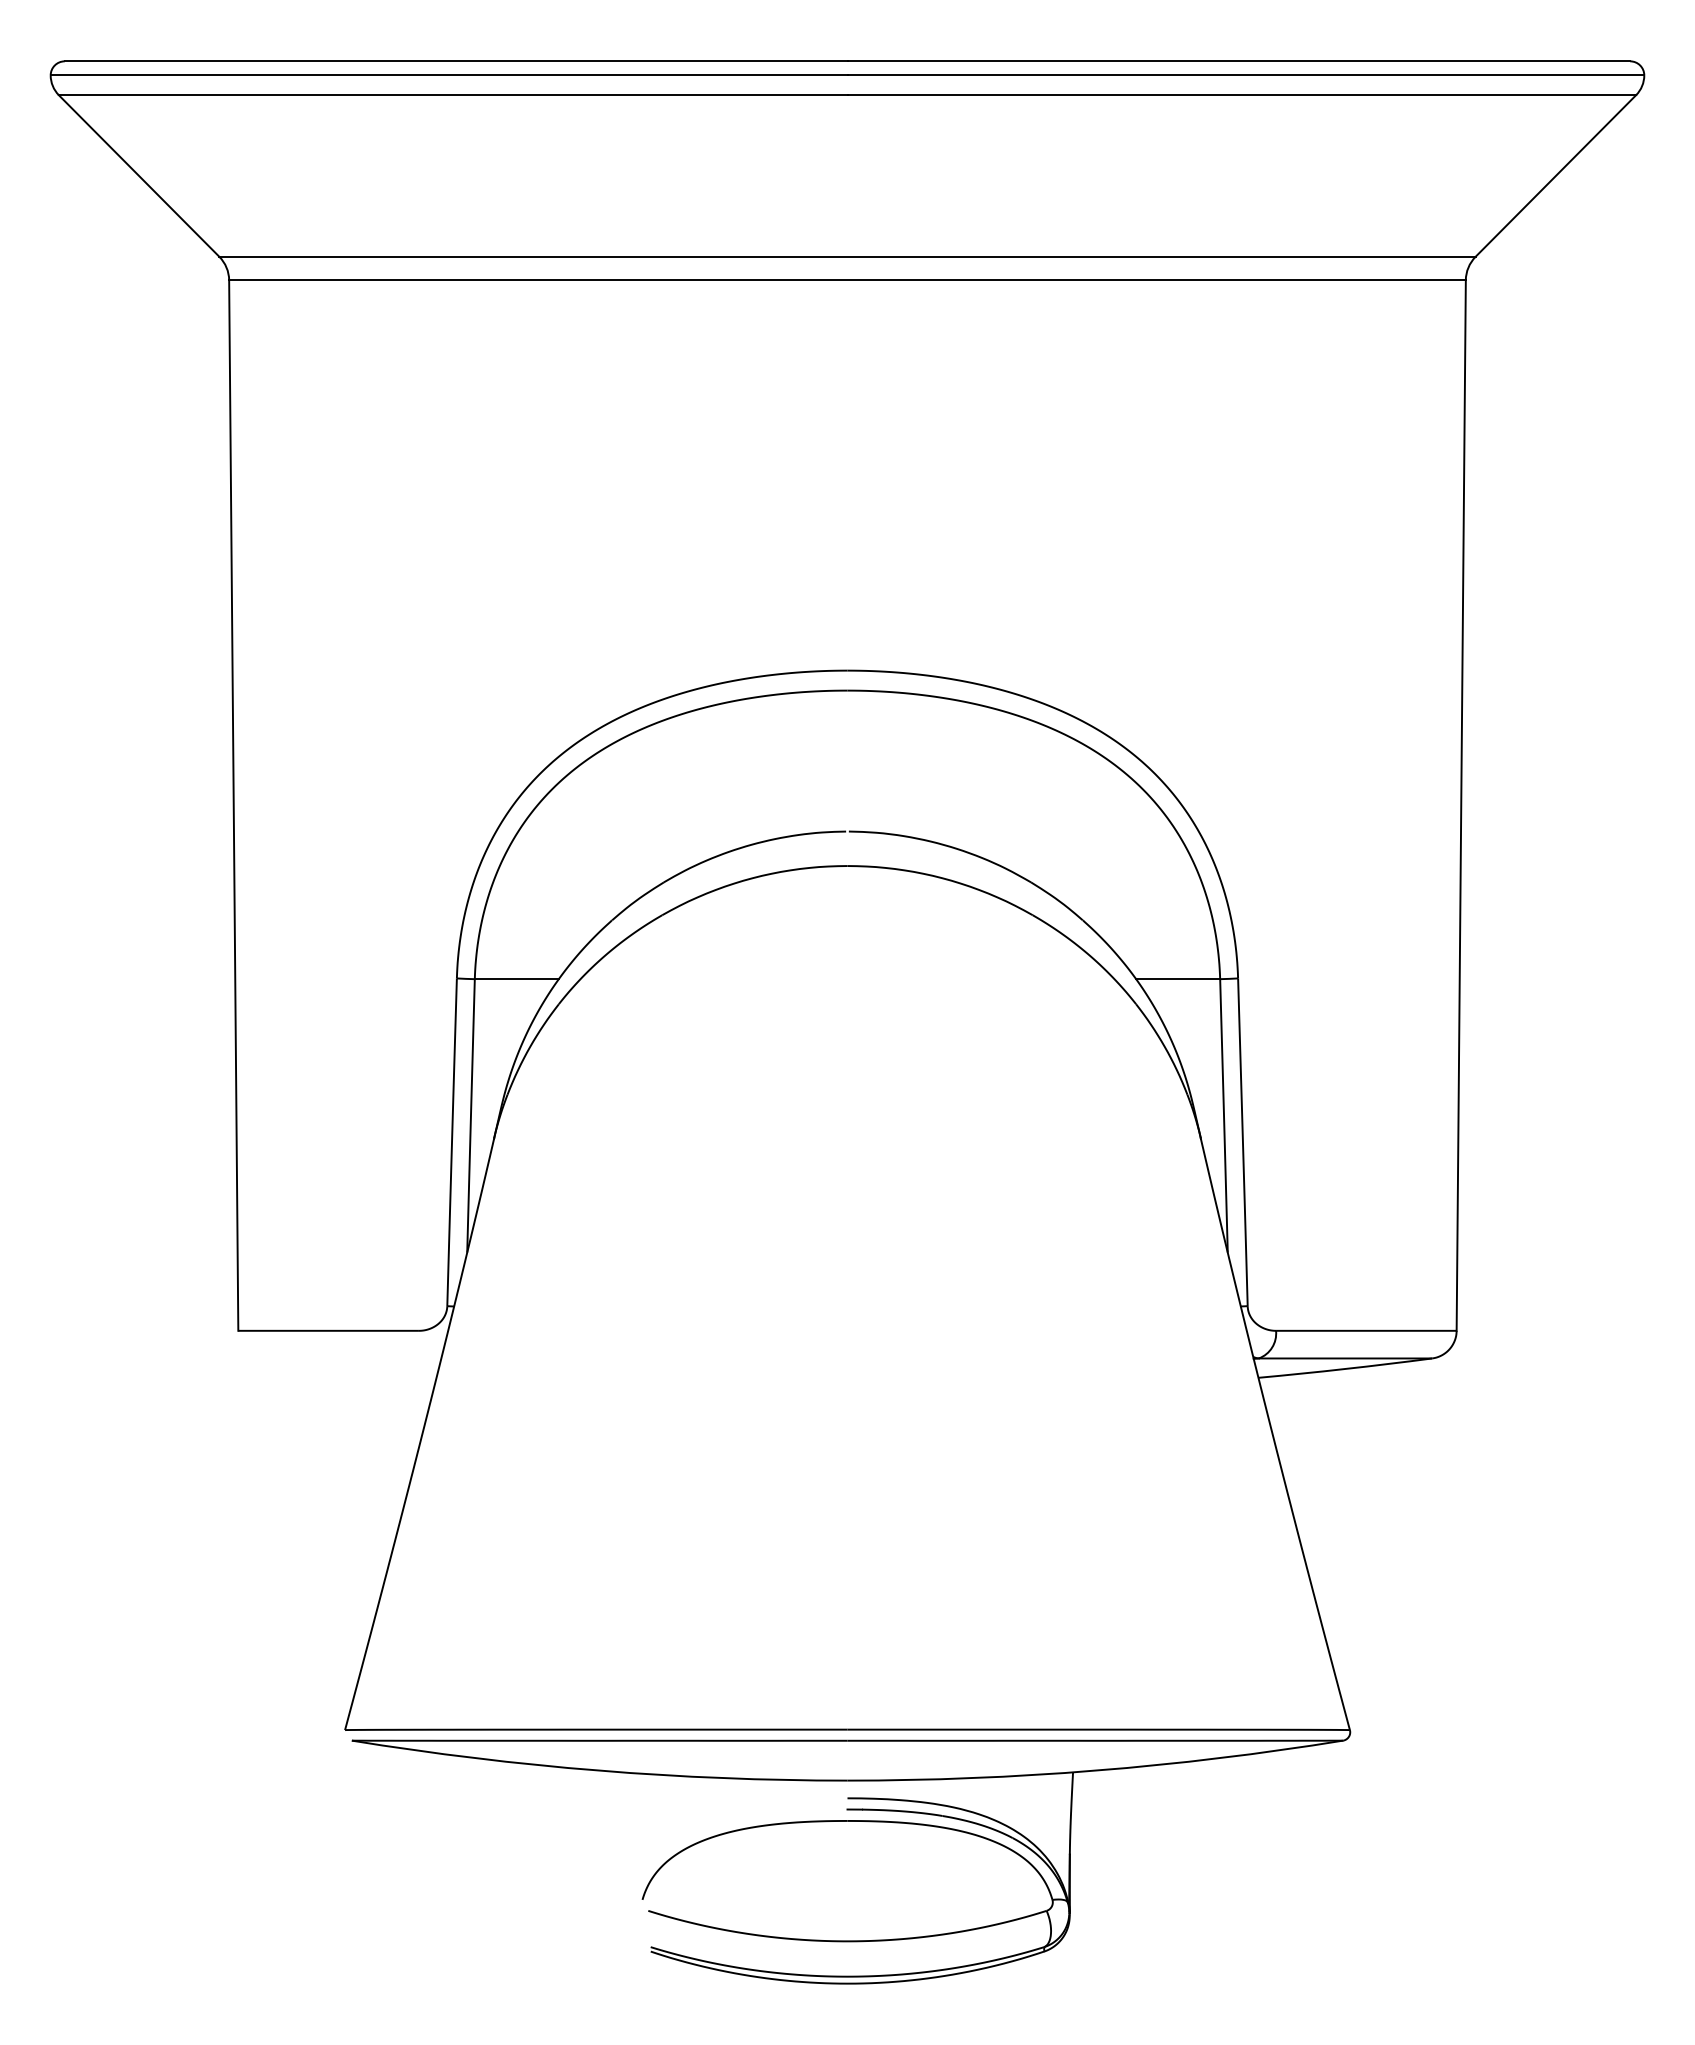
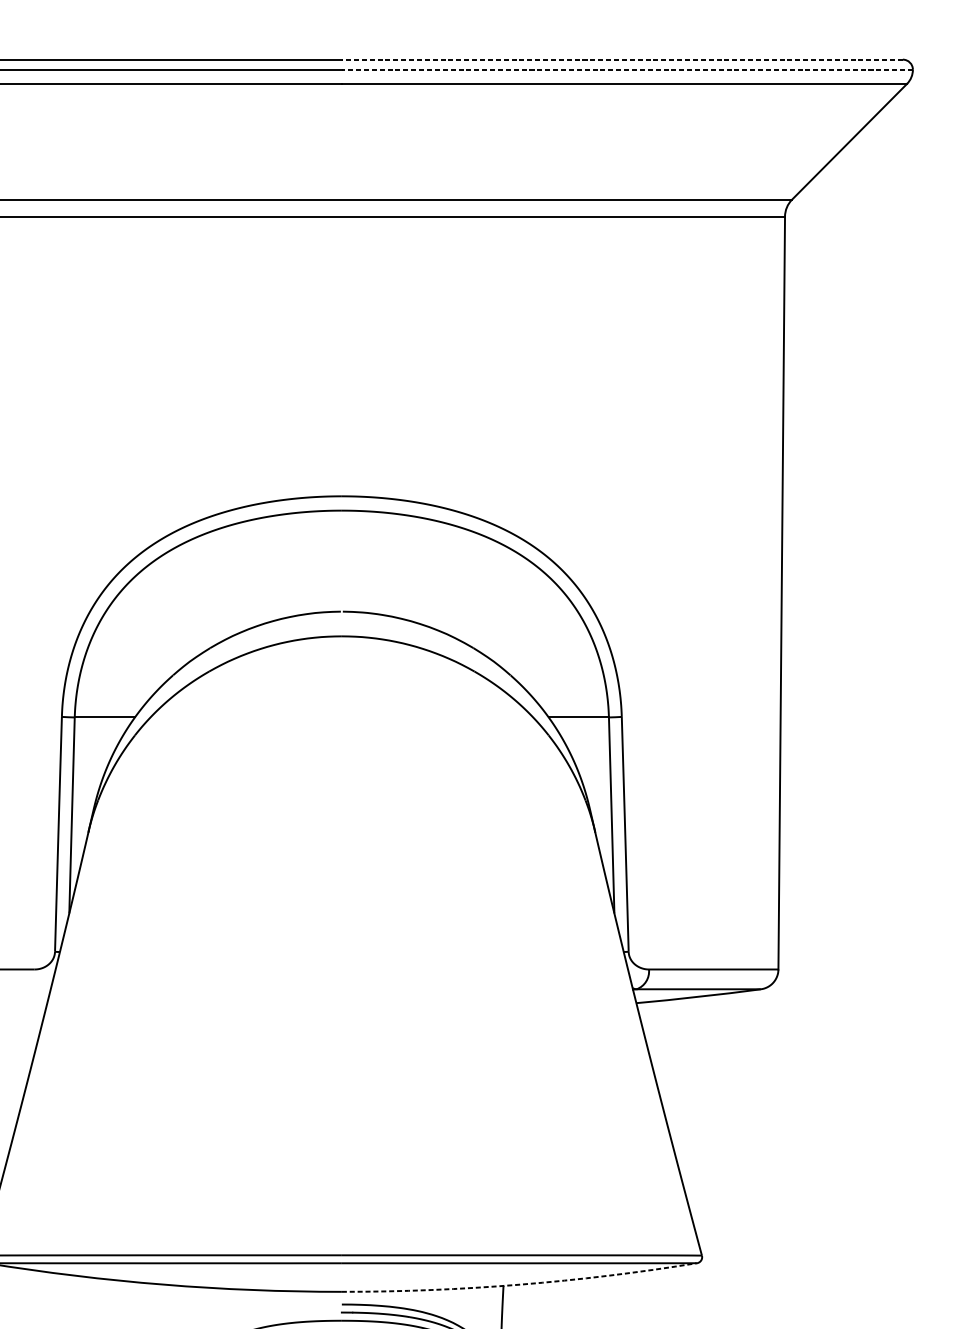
line: (1238, 61) -> (622, 59), solid -> dashed
line: (1245, 75) -> (627, 69), solid -> dashed
arc: (1096, 1770) -> (520, 1284), solid -> dashed

